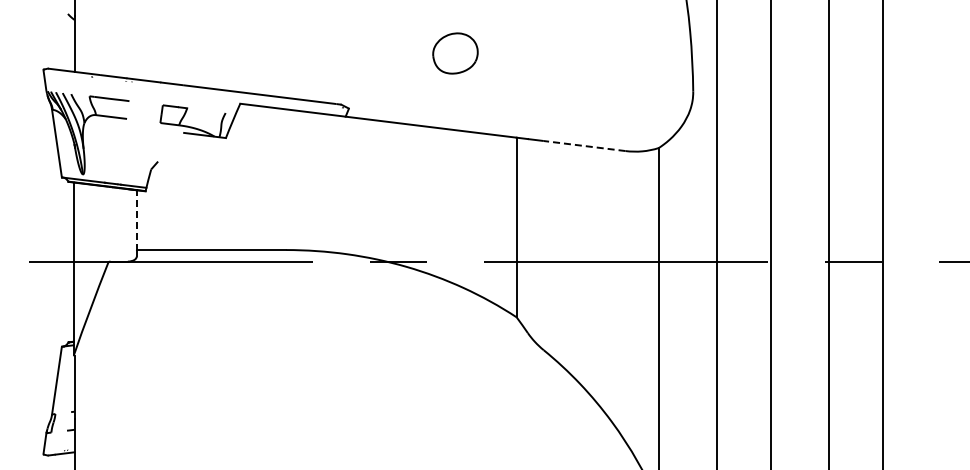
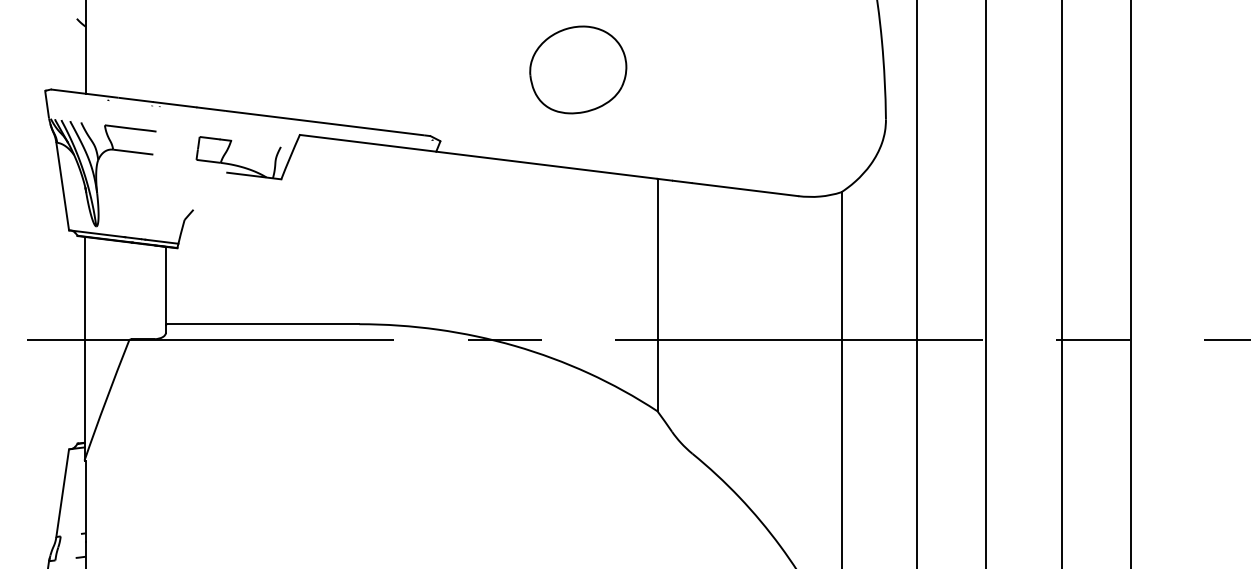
part: (455, 53) -> (578, 69), size x1.67
line: (584, 145) -> (745, 188), dashed -> solid
line: (136, 219) -> (165, 284), dashed -> solid

